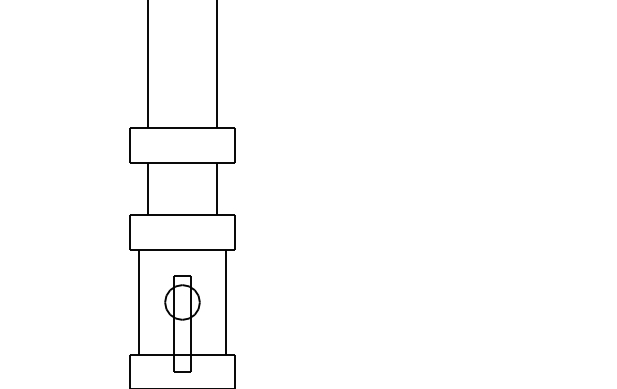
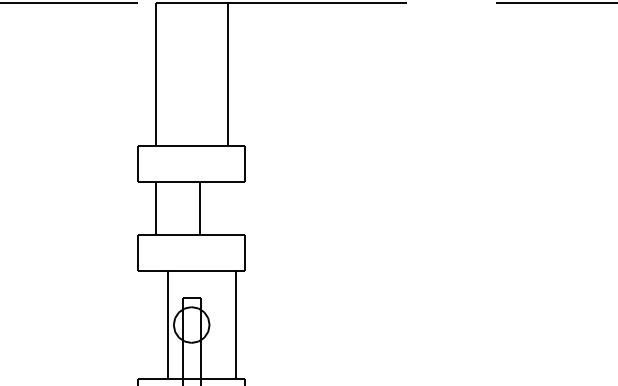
line: (217, 189) -> (199, 208), moved
line: (139, 302) -> (168, 325), moved

